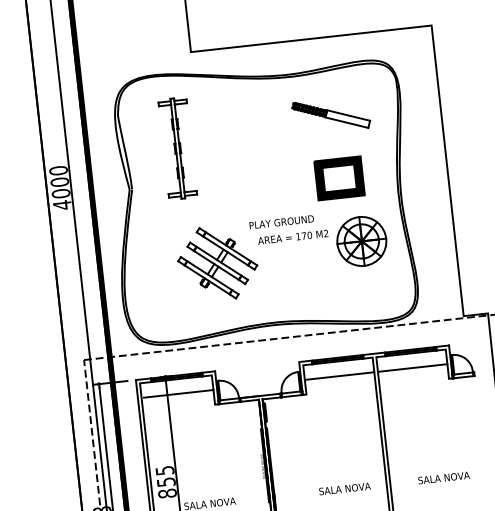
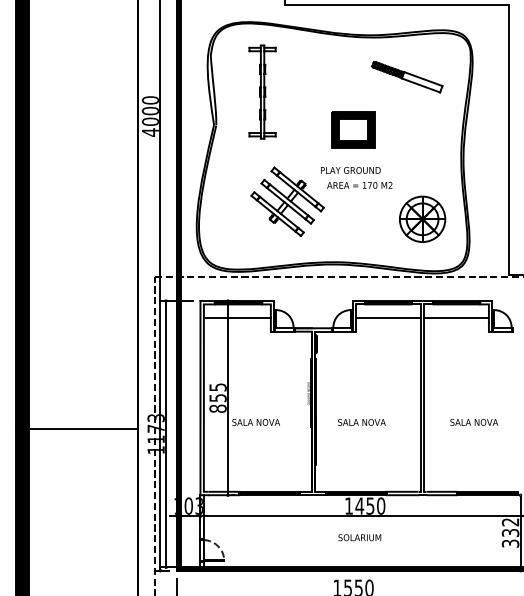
part: (339, 177) -> (353, 129), moved
part: (361, 240) -> (422, 218), moved
text: (344, 488) -> (361, 422), moved

